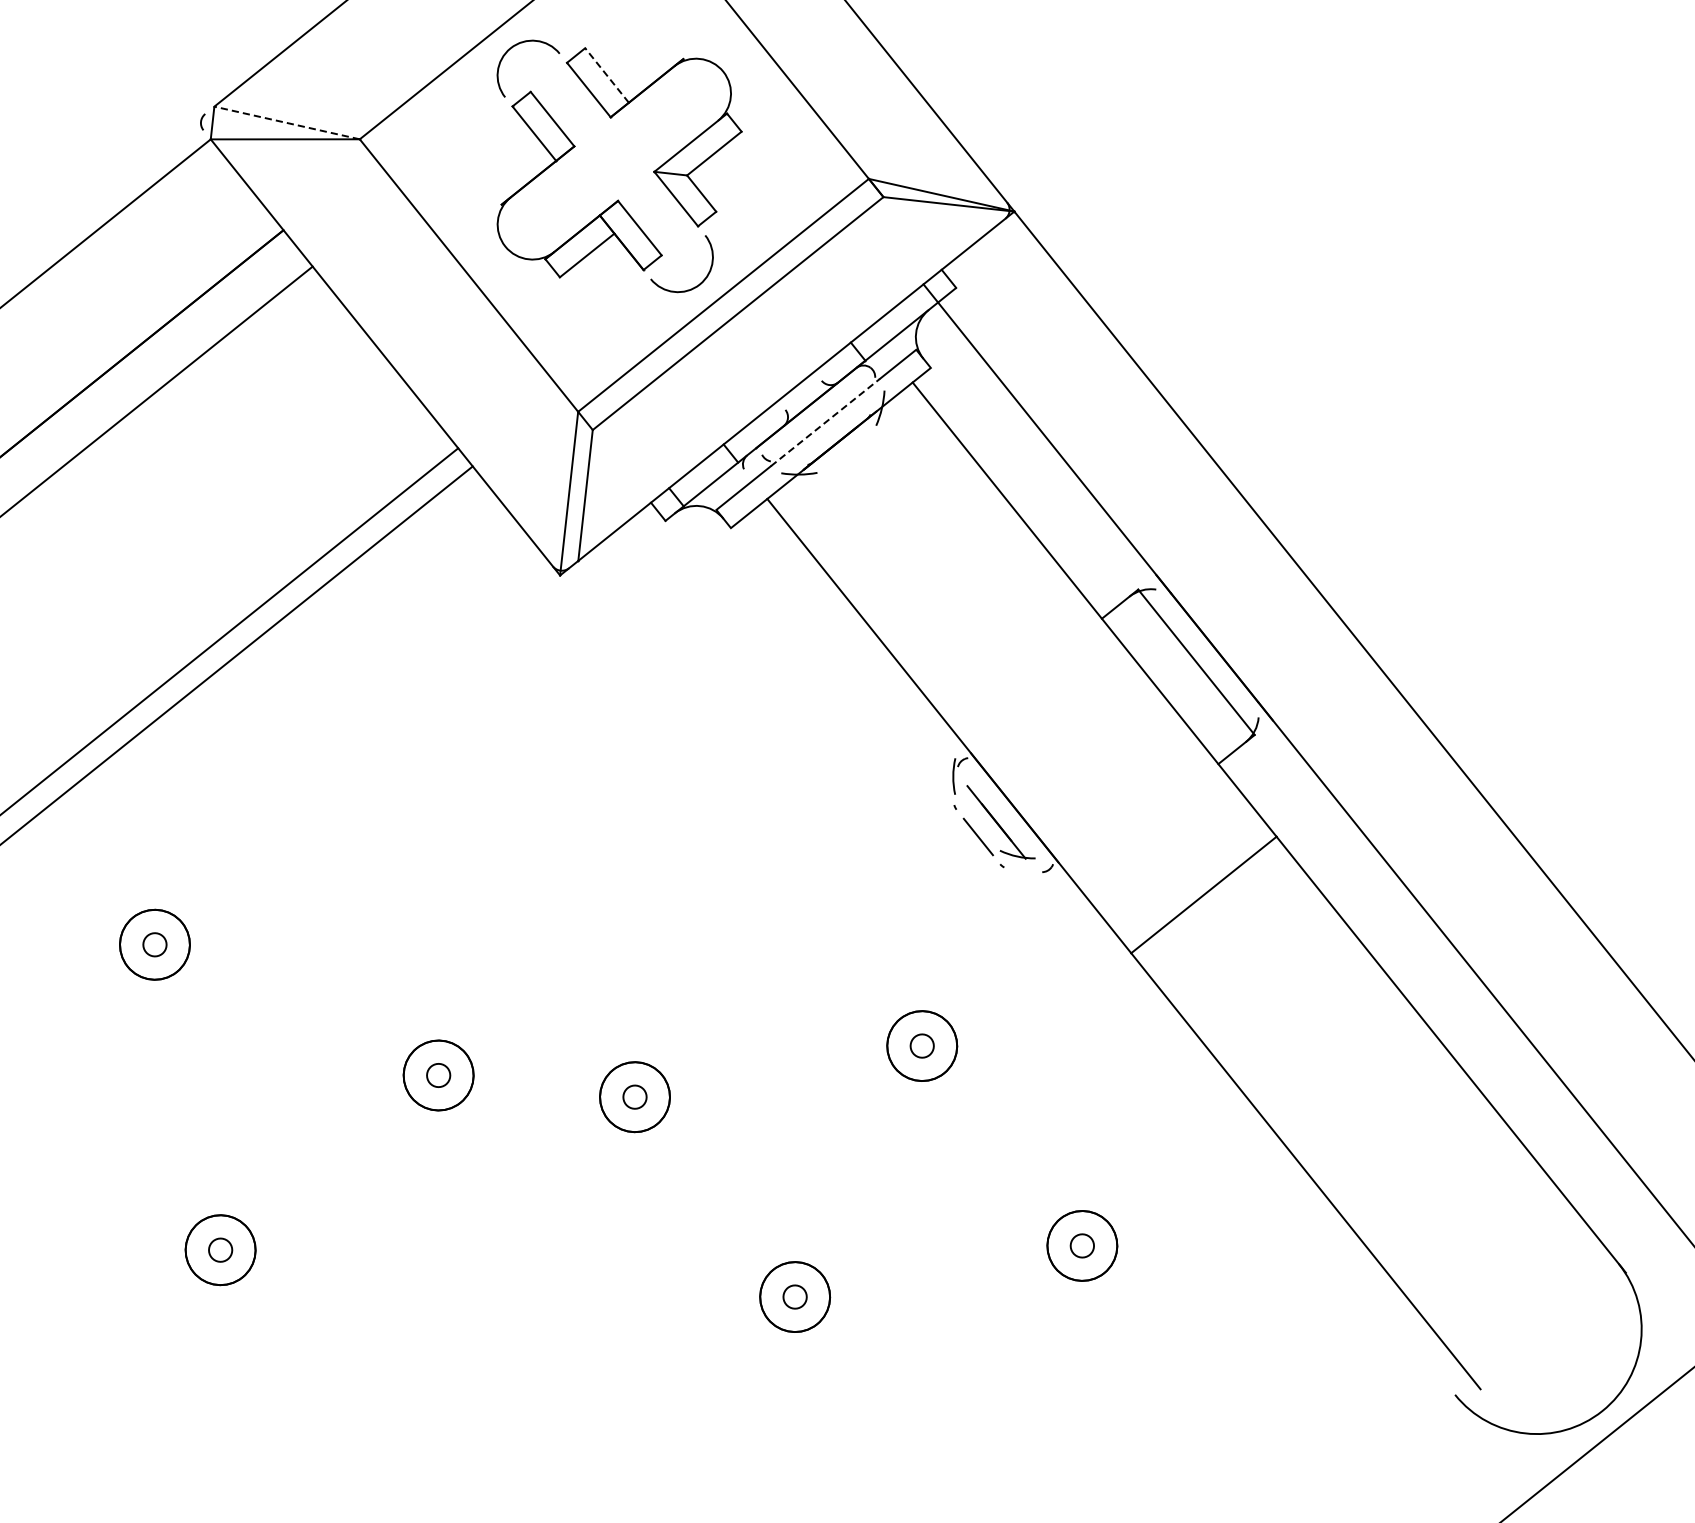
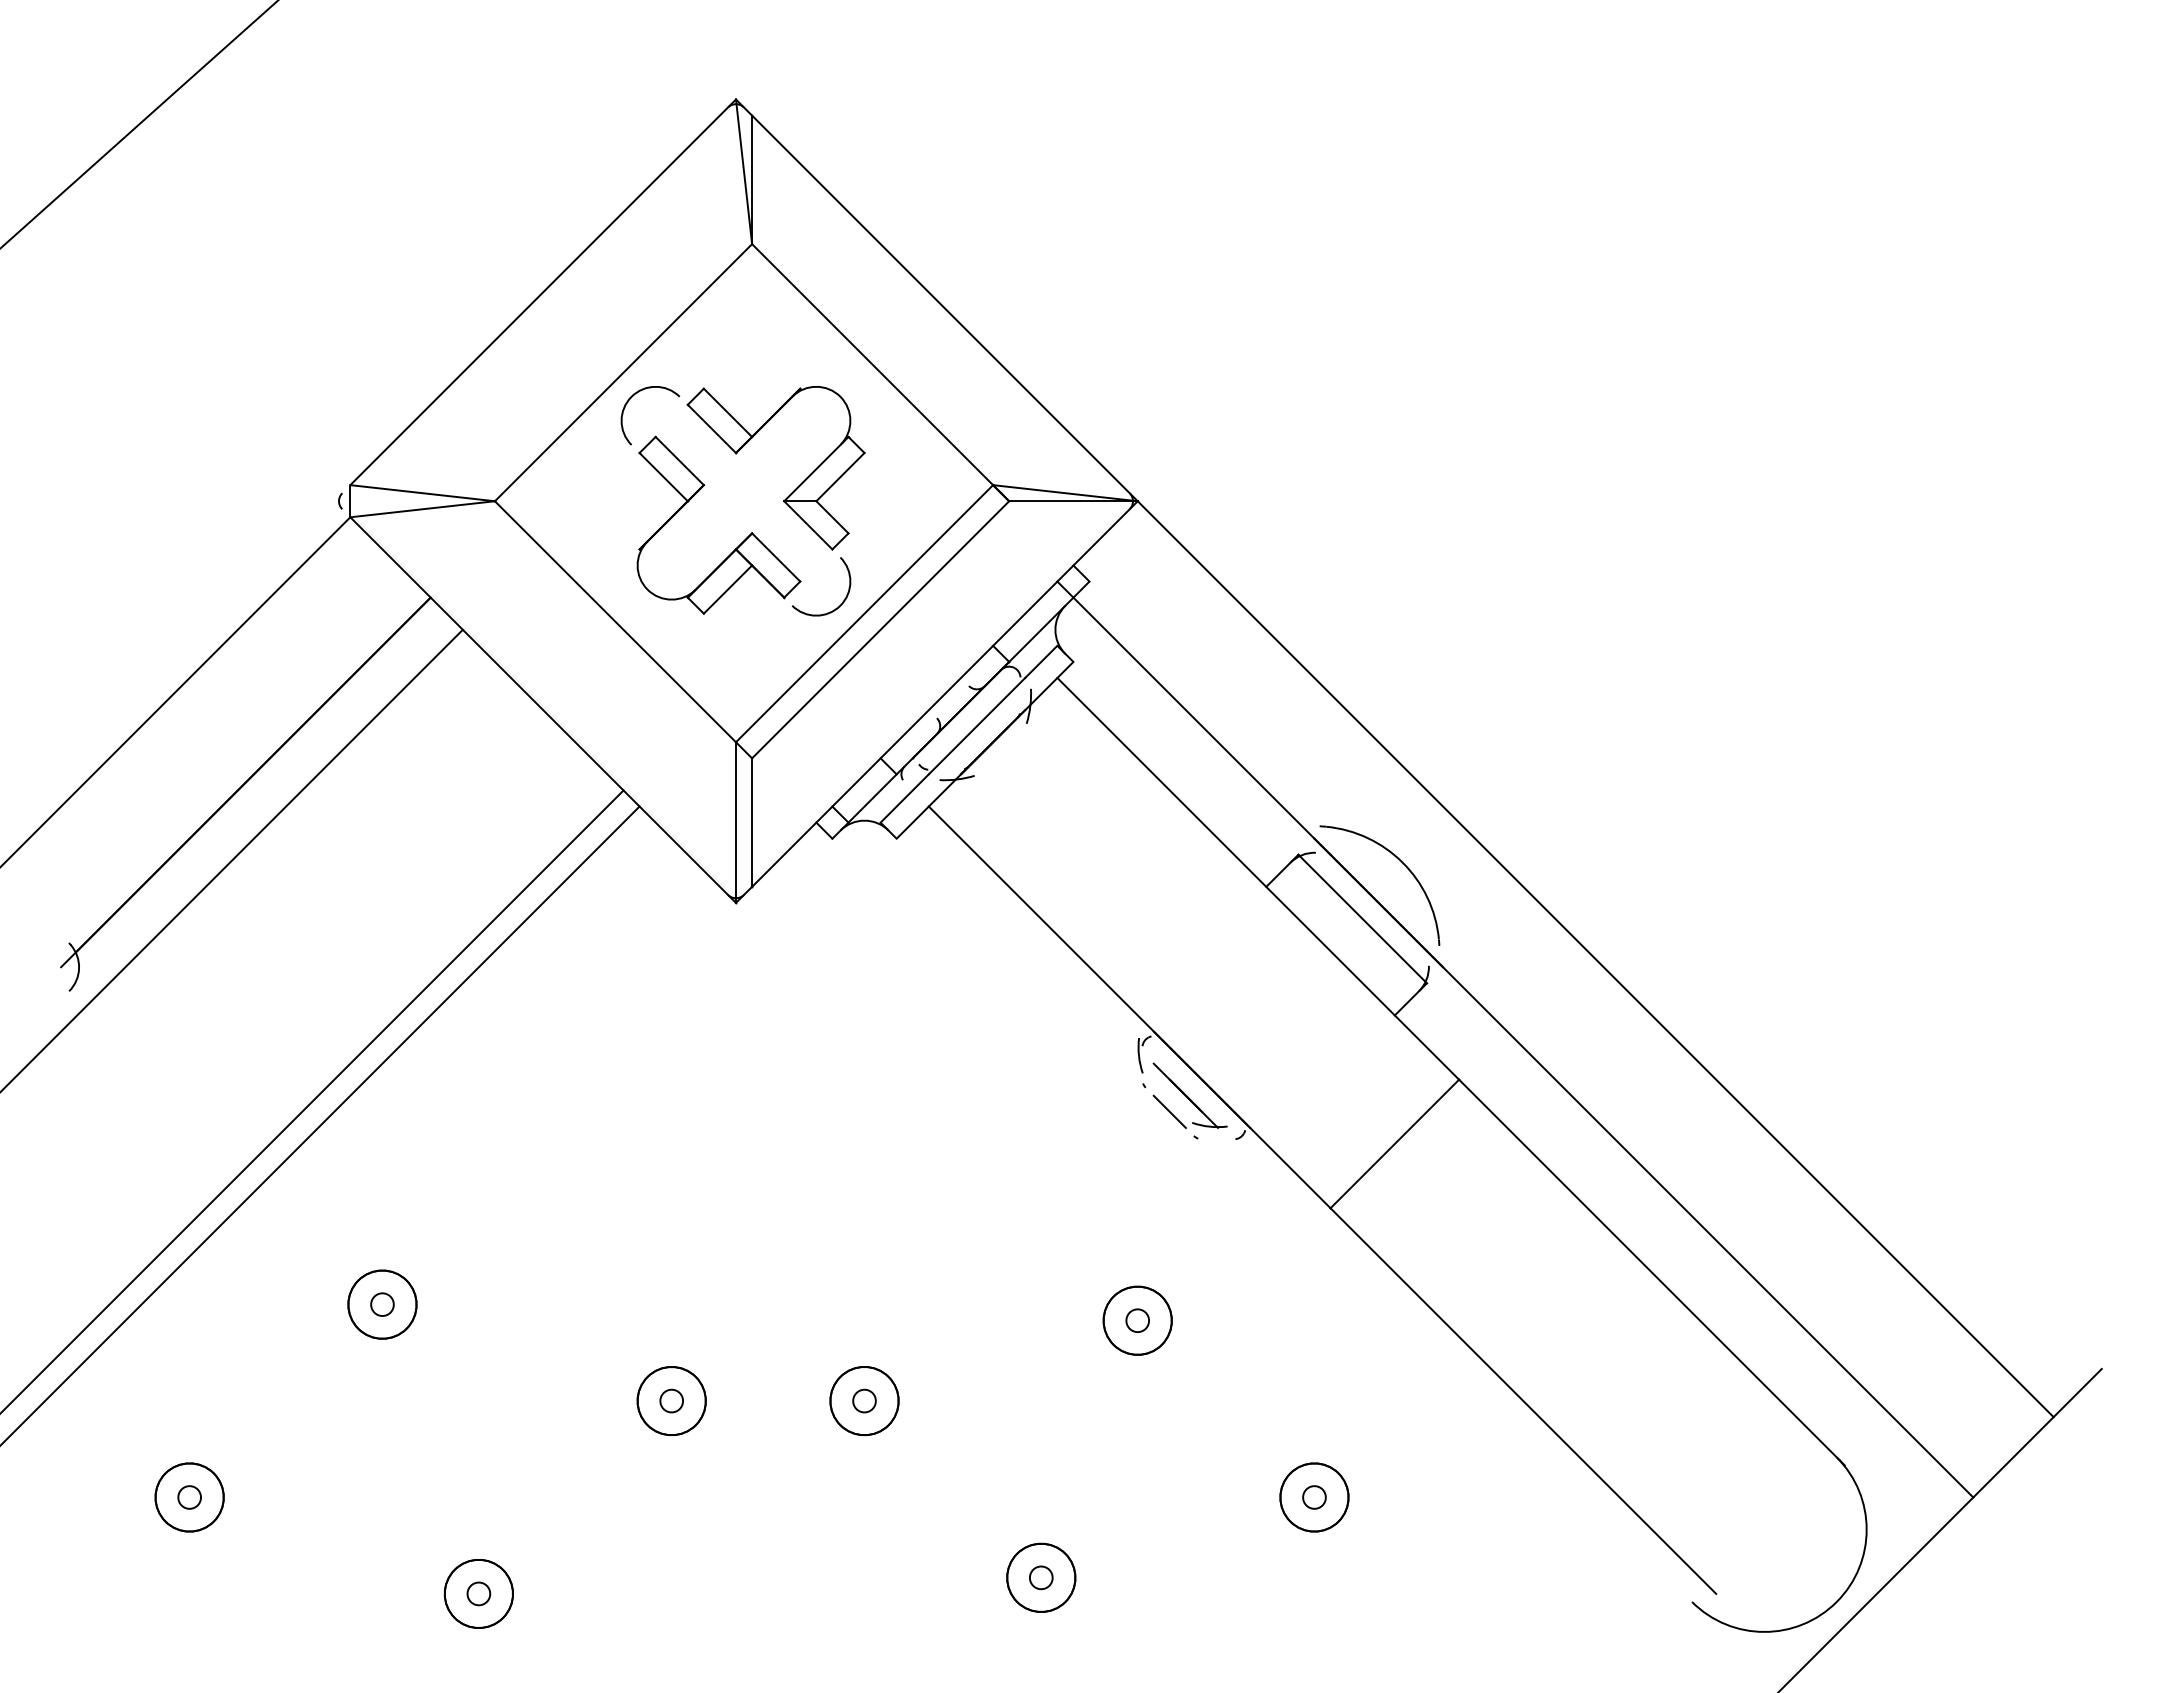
line: (606, 75) -> (727, 412), dashed -> solid
line: (286, 123) -> (422, 493), dashed -> solid
line: (826, 421) -> (977, 725), dashed -> solid
part: (1238, 605) -> (1397, 859), added

